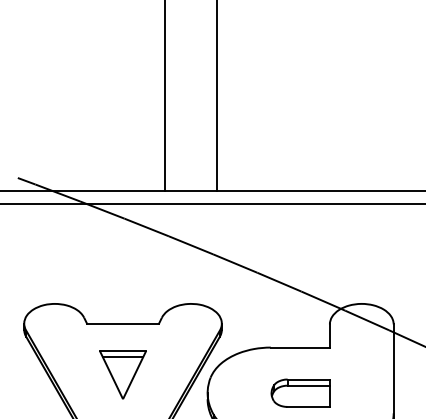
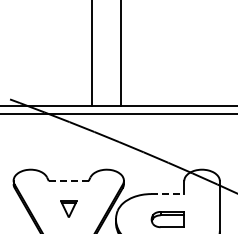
line: (122, 325) -> (68, 181), solid -> dashed
line: (301, 348) -> (168, 194), solid -> dashed
part: (122, 375) -> (68, 209), size x0.6

